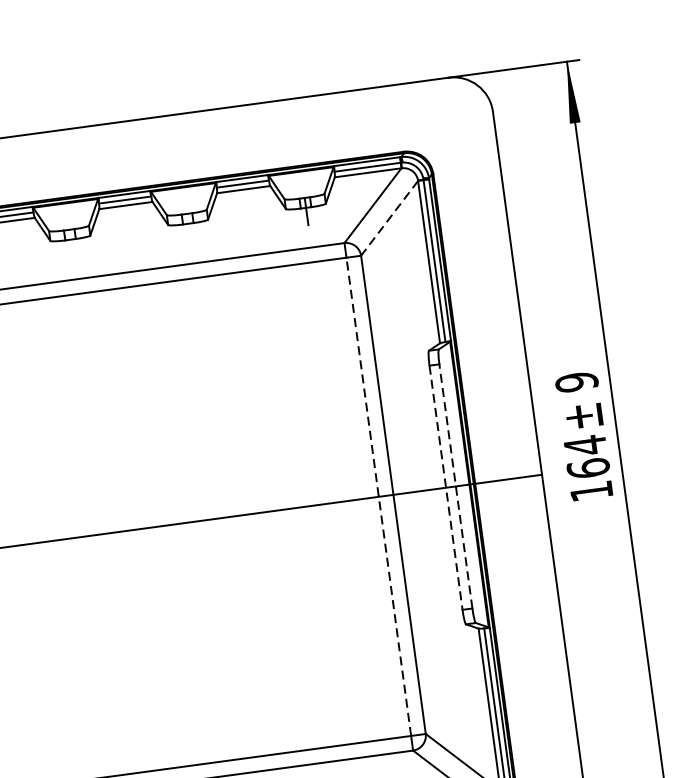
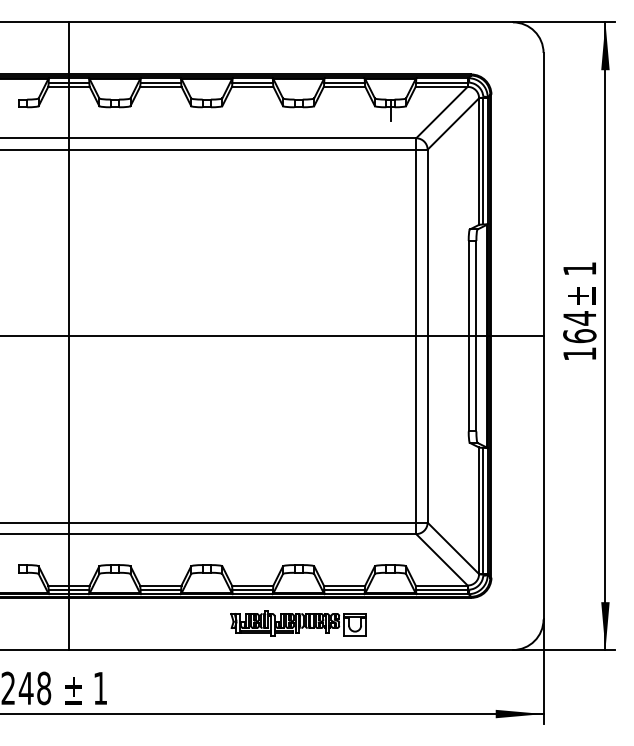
line: (389, 218) -> (453, 124), dashed -> solid
text: (576, 381) -> (579, 268), 9 -> 1
line: (455, 485) -> (476, 335), dashed -> solid
line: (445, 488) -> (468, 336), dashed -> solid
line: (379, 497) -> (416, 336), dashed -> solid

